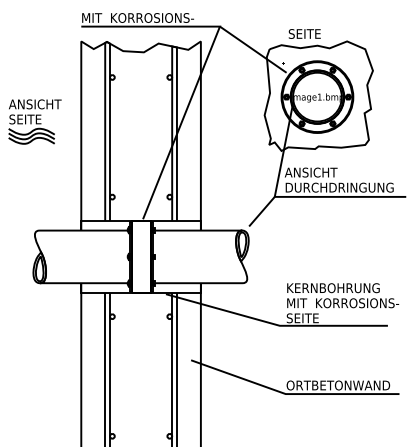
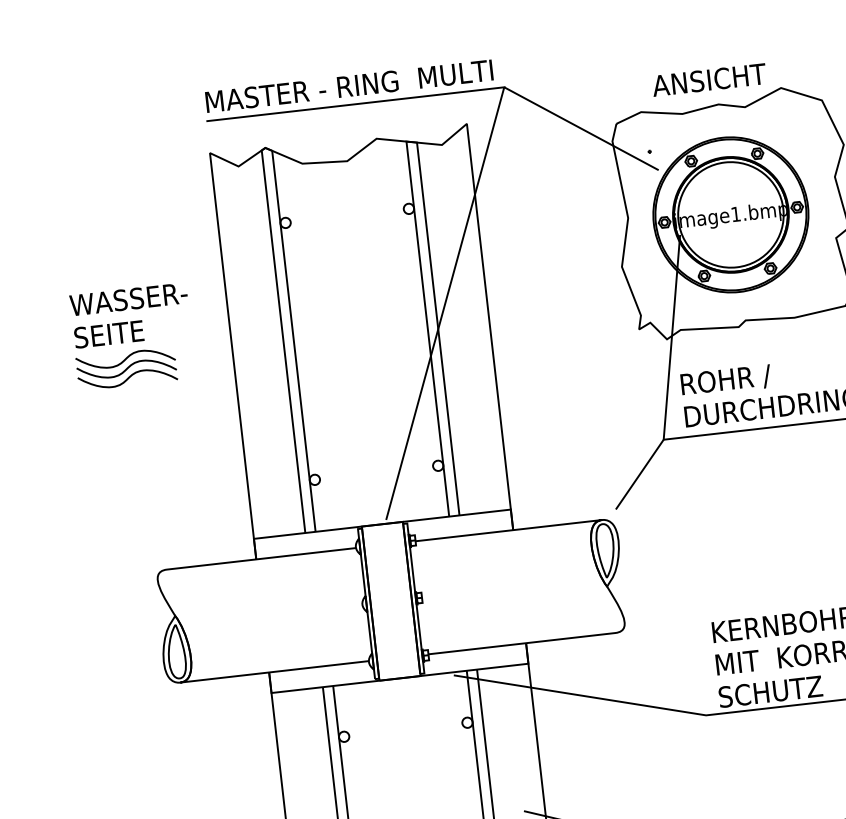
text: (153, 17) -> (359, 83), MIT  KORROSIONS- -> MASTER - RING  MULTI
text: (314, 33) -> (709, 78), SEITE -> ANSICHT
text: (36, 104) -> (129, 299), ANSICHT -> WASSER-
text: (310, 172) -> (734, 378), ANSICHT -> ROHR /
text: (314, 318) -> (778, 691), SEITE -> SCHUTZ

